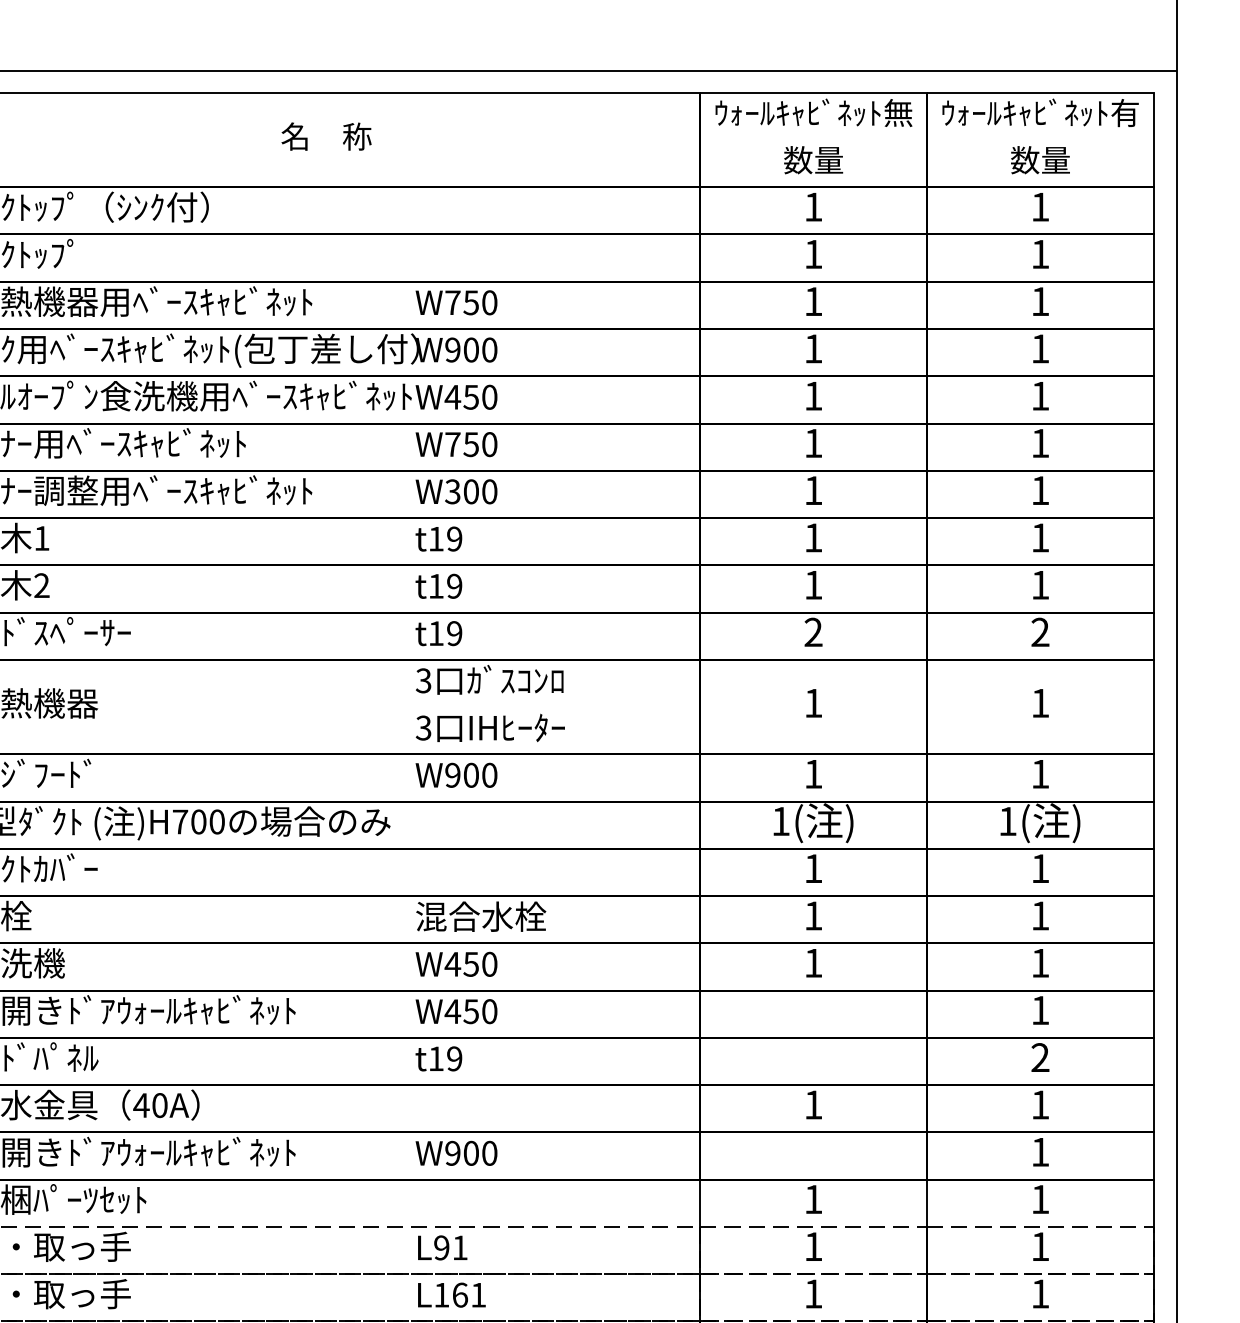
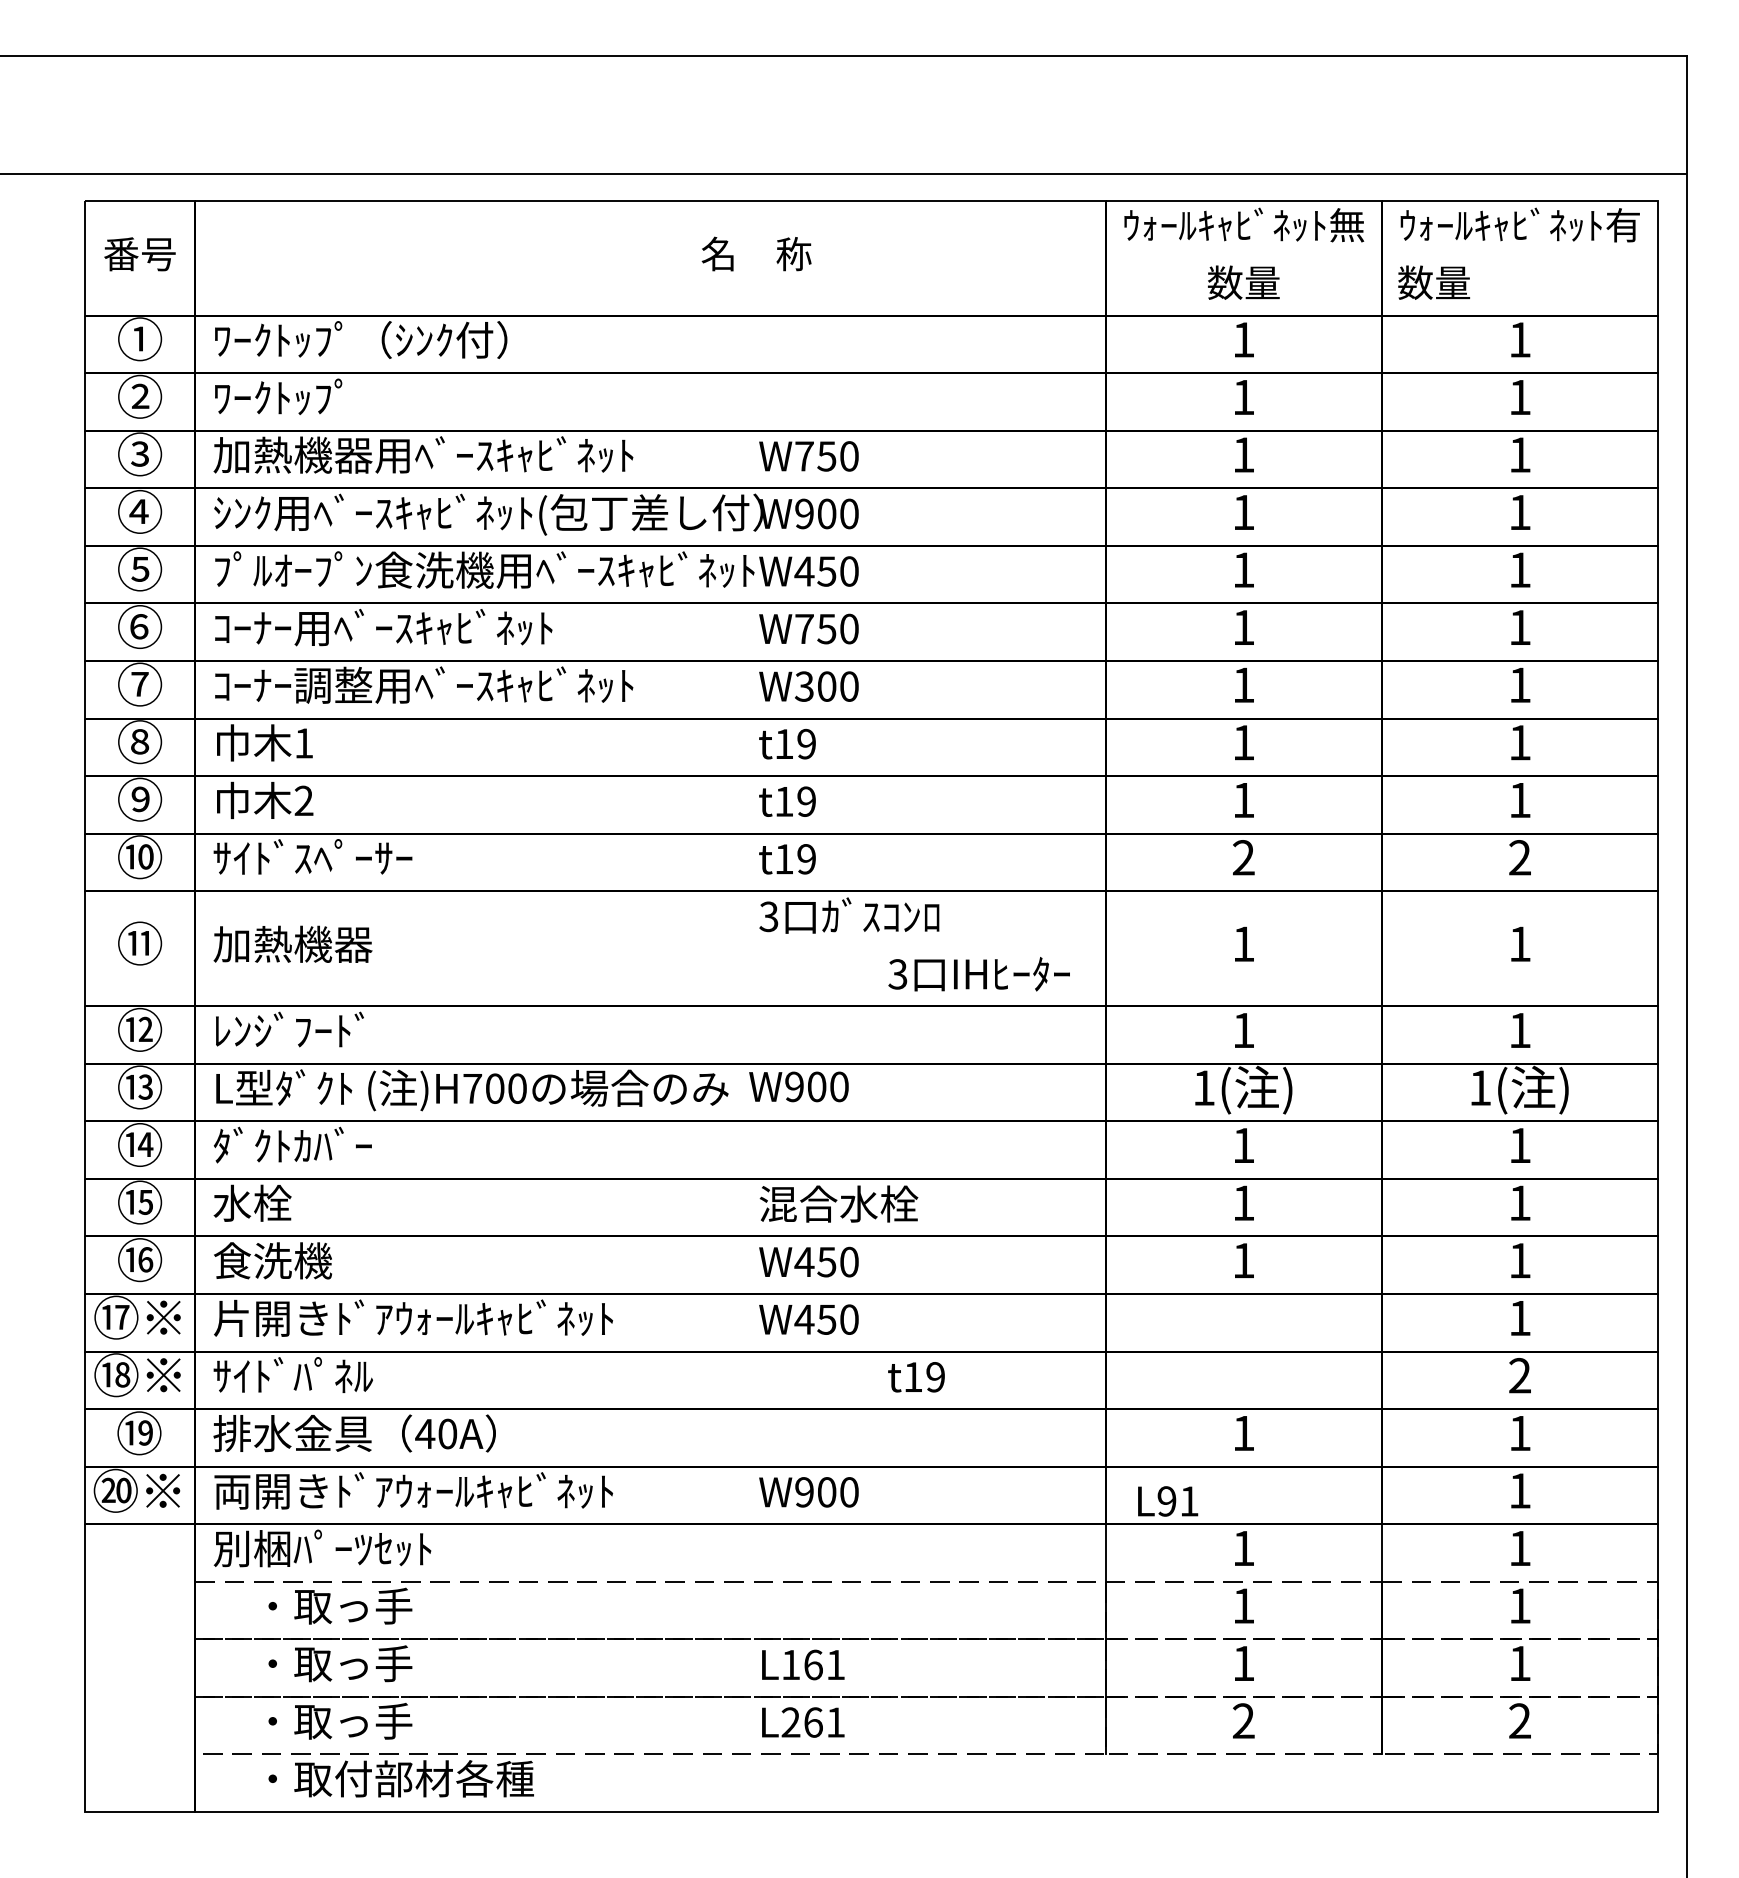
text: (326, 136) -> (756, 253), moved
text: (1039, 160) -> (1433, 282), moved
text: (489, 728) -> (978, 974), moved
text: (456, 775) -> (798, 1086), moved
text: (438, 1059) -> (916, 1377), moved
text: (443, 1247) -> (1168, 1501), moved

